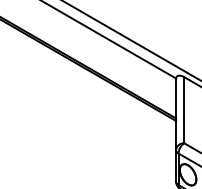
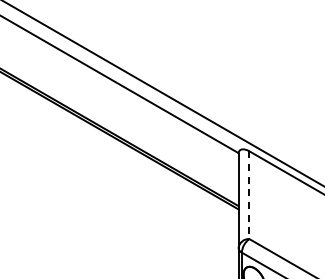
line: (184, 110) -> (249, 195), solid -> dashed

